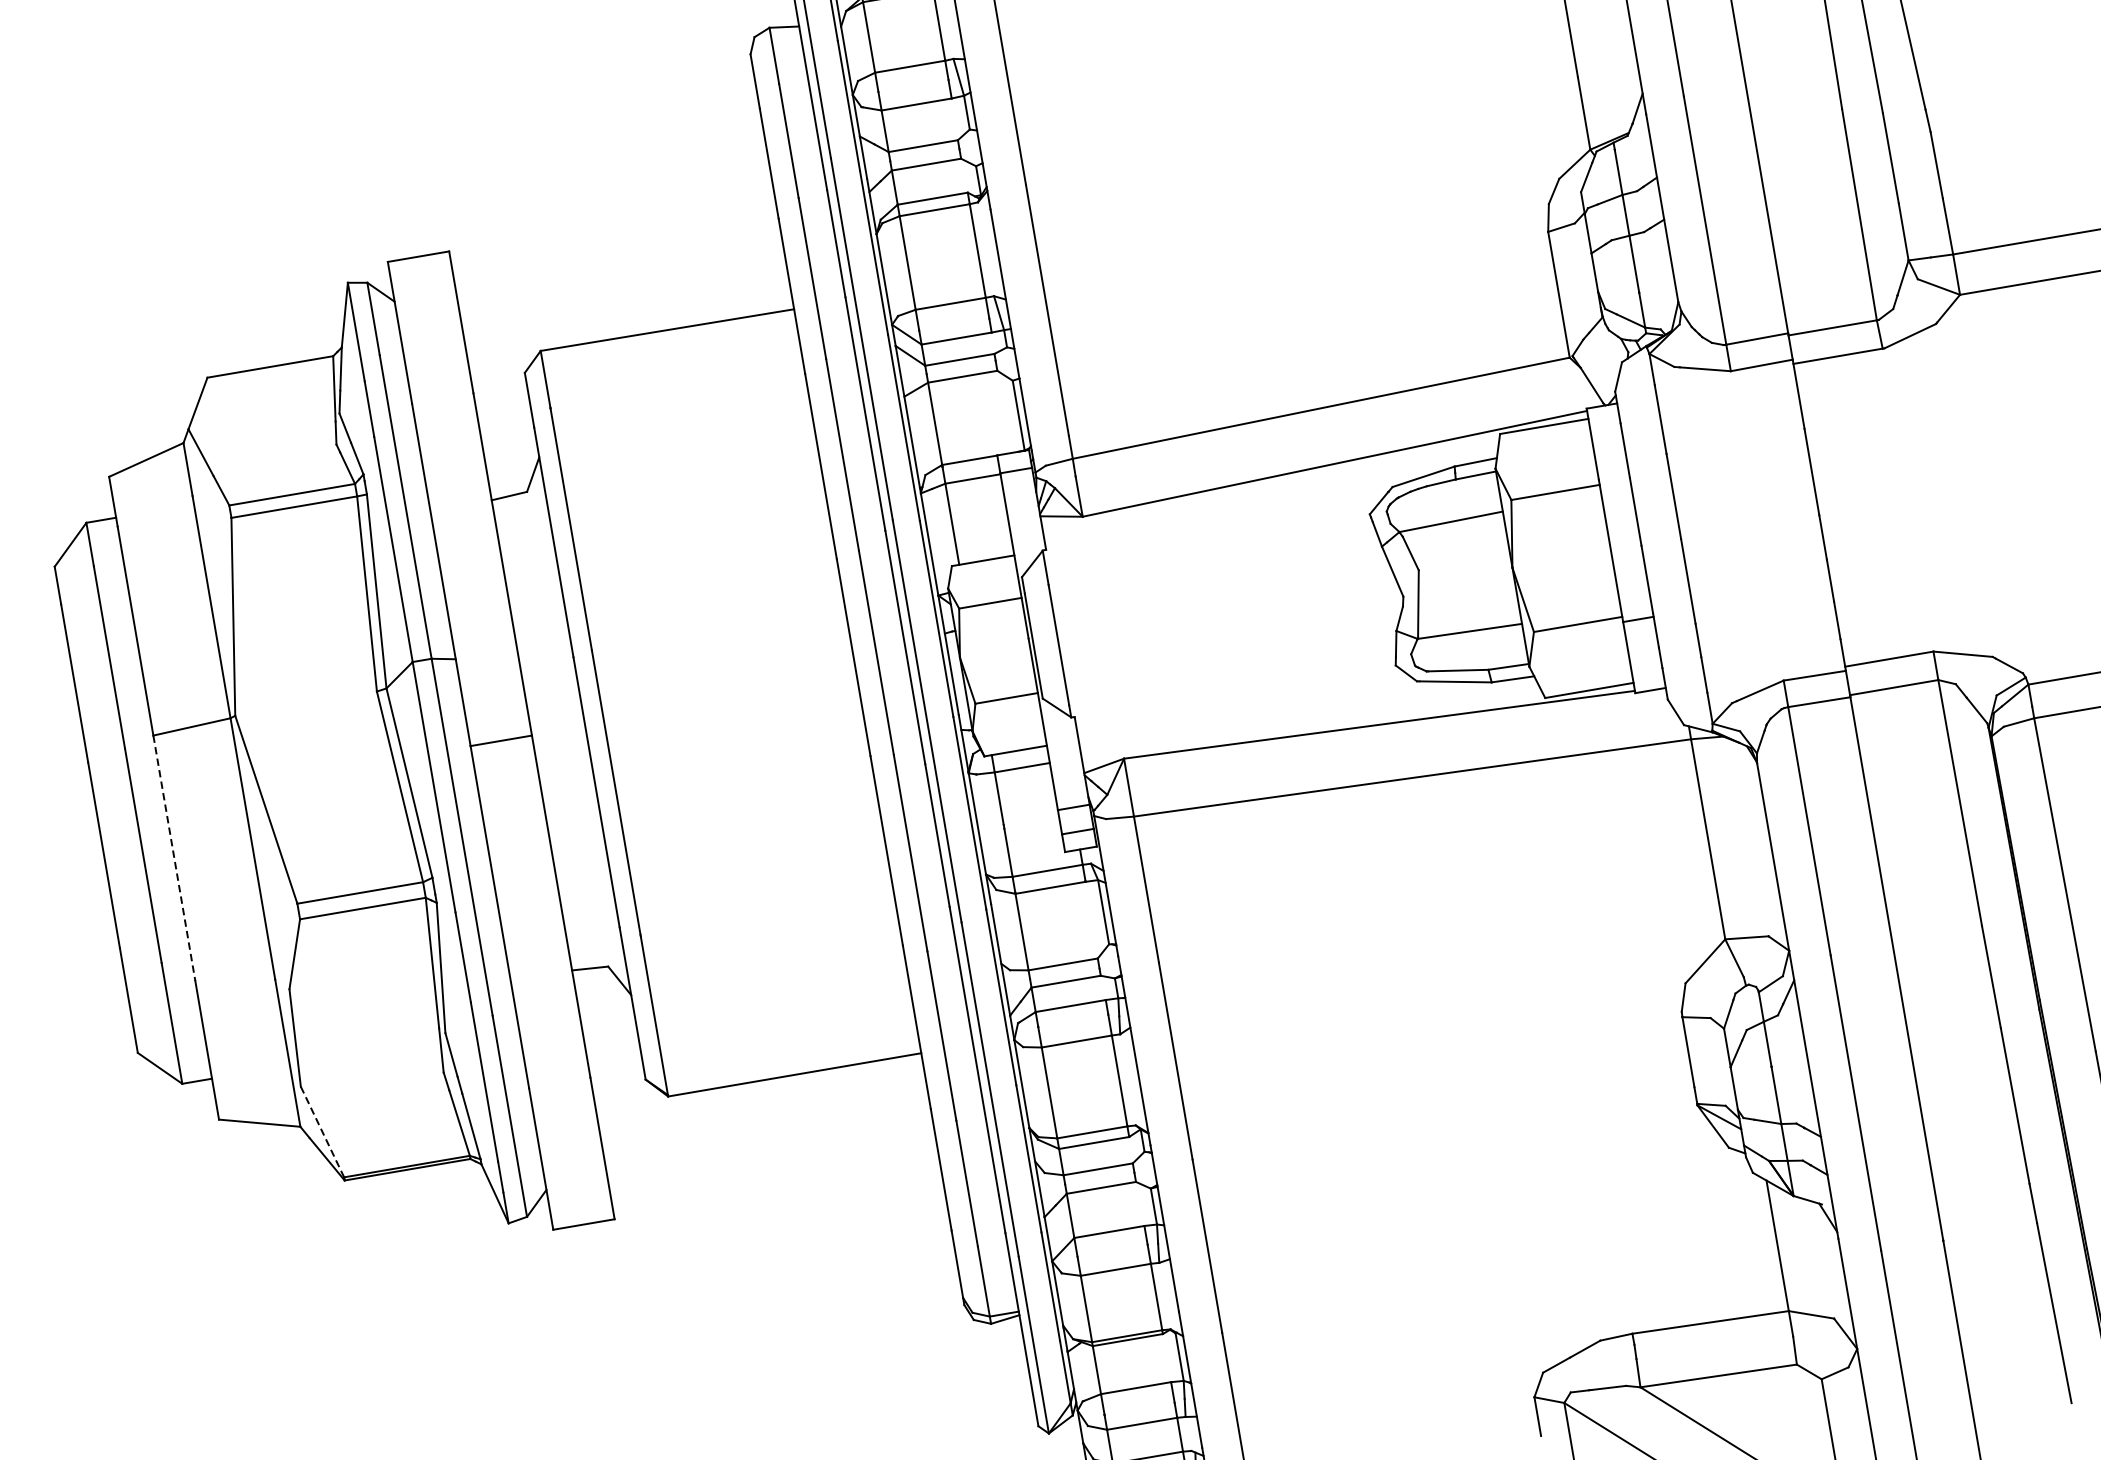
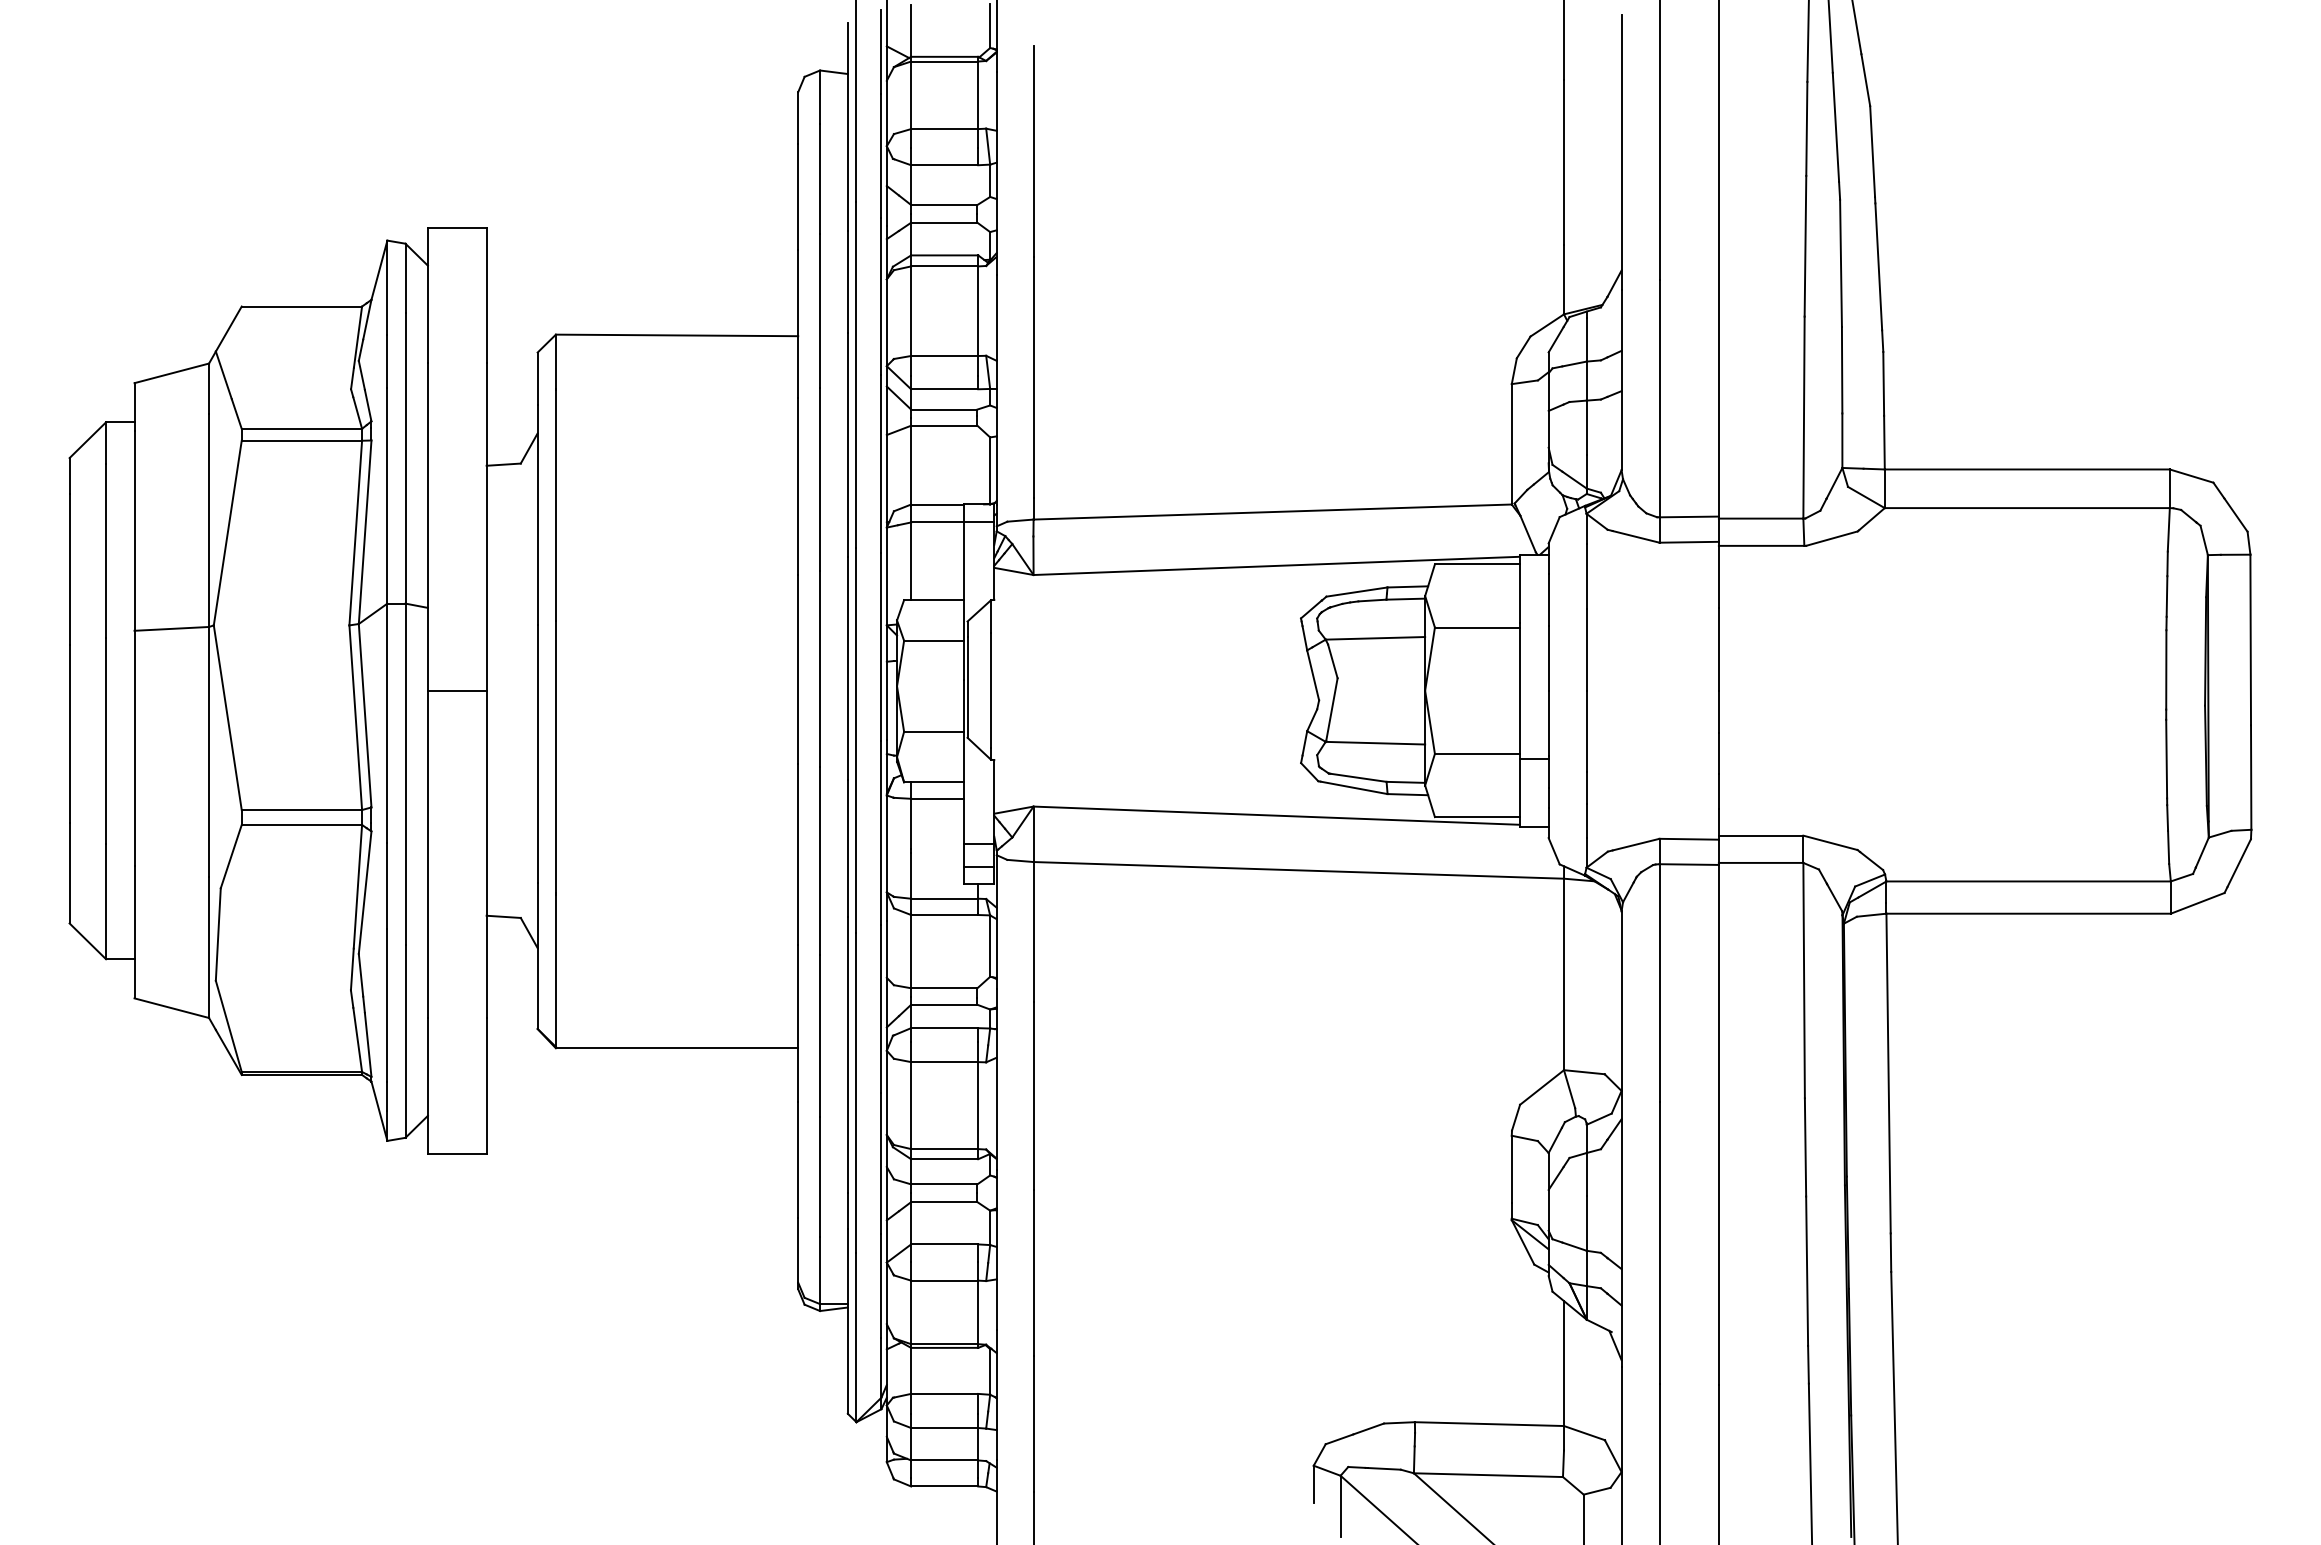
line: (174, 858) -> (134, 748), dashed -> solid
line: (322, 1132) -> (228, 1026), dashed -> solid

